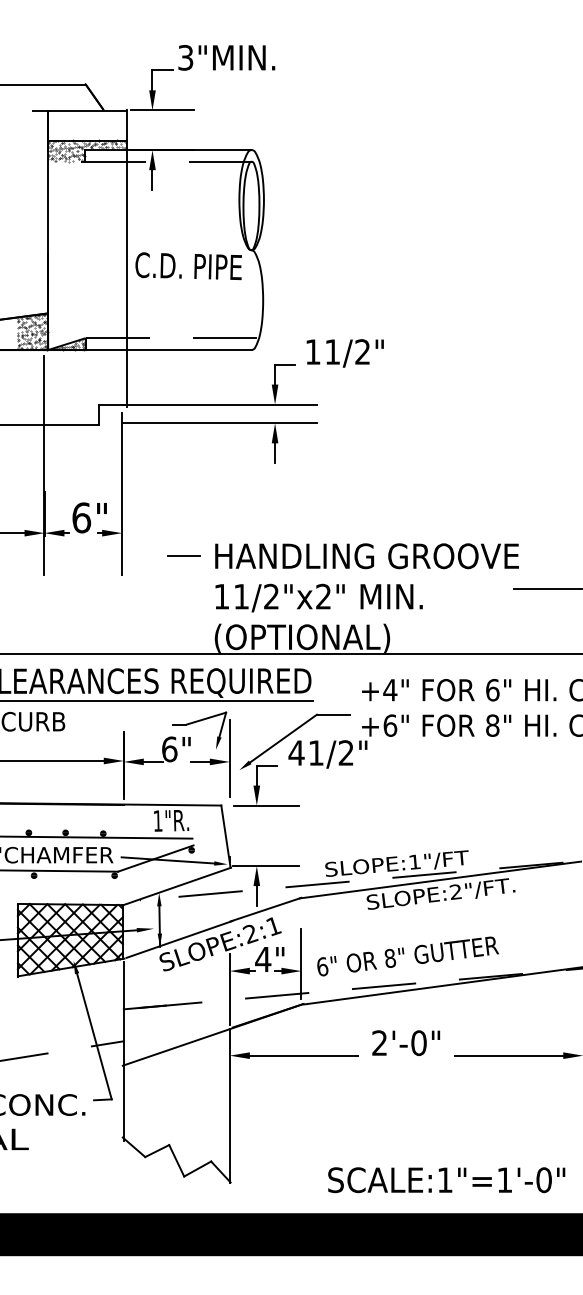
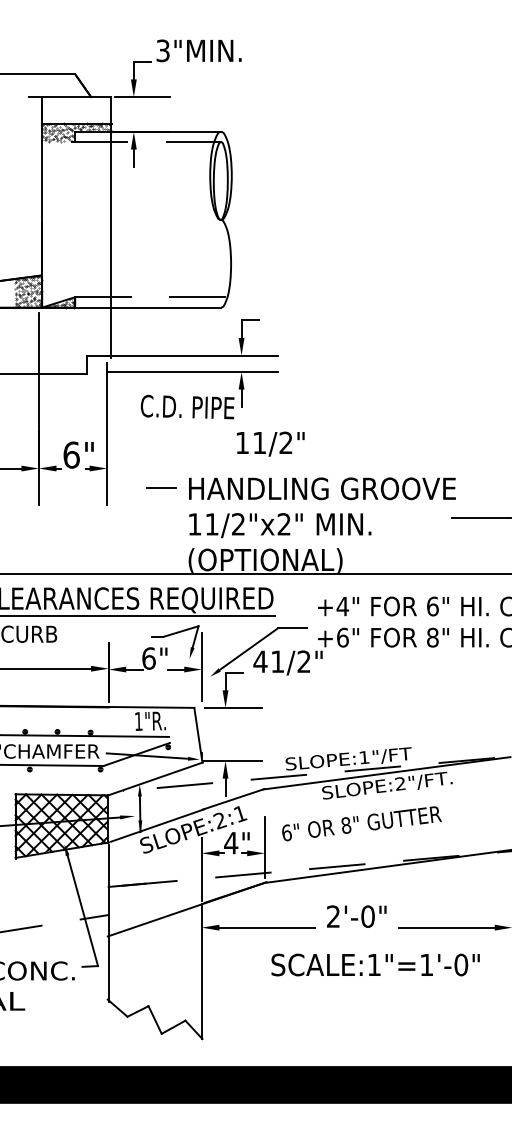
text: (188, 266) -> (187, 407), moved
text: (344, 353) -> (270, 444), moved
text: (407, 956) -> (361, 823), moved
text: (446, 1180) -> (375, 965), moved

